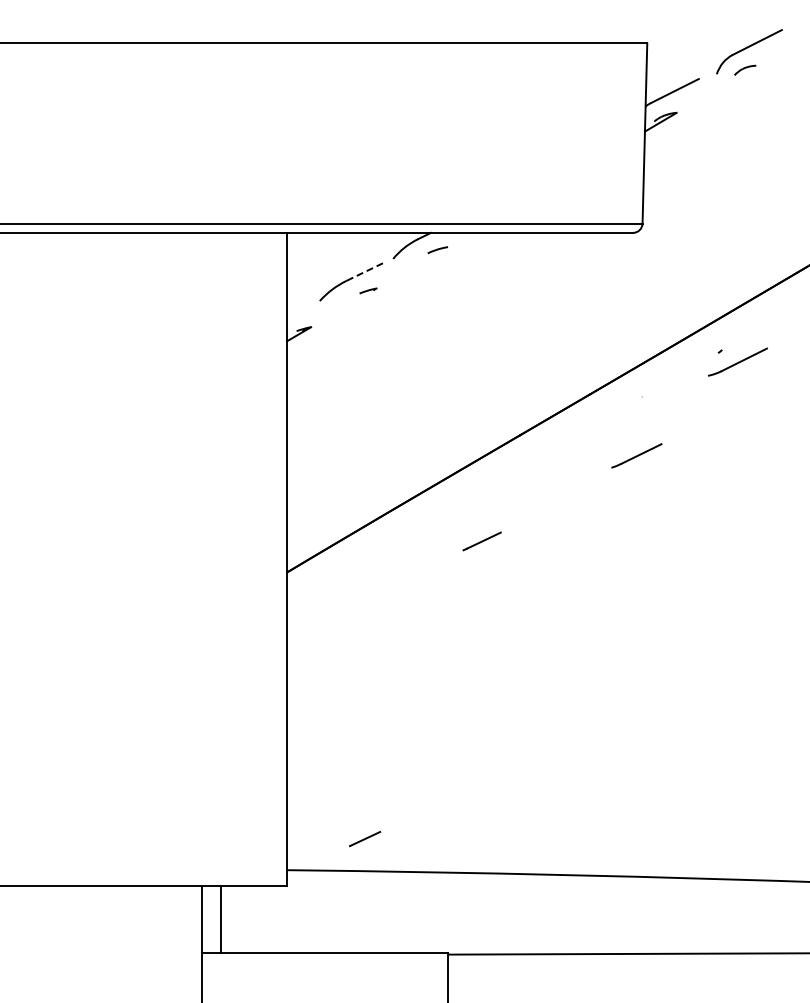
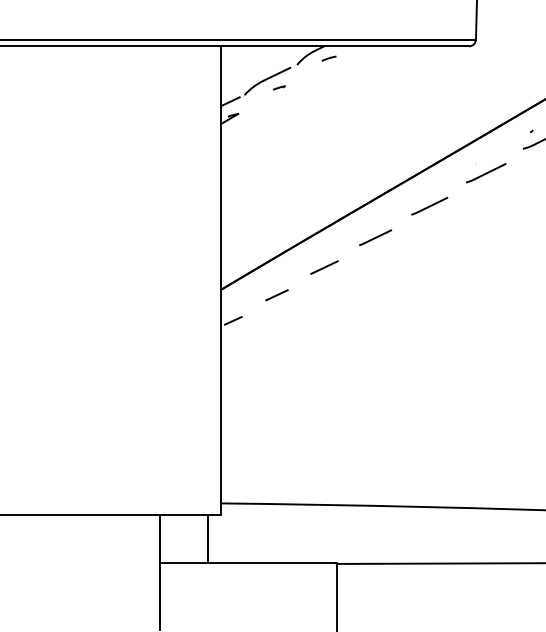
line: (365, 271) -> (277, 74), dashed -> solid
line: (300, 309) -> (230, 101), added
part: (656, 409) -> (485, 173), added
line: (636, 455) -> (429, 205), moved
line: (502, 499) -> (375, 237), added
line: (481, 541) -> (323, 267), moved
line: (303, 615) -> (232, 320), added
line: (365, 839) -> (277, 295), moved
line: (221, 919) -> (207, 538), moved

